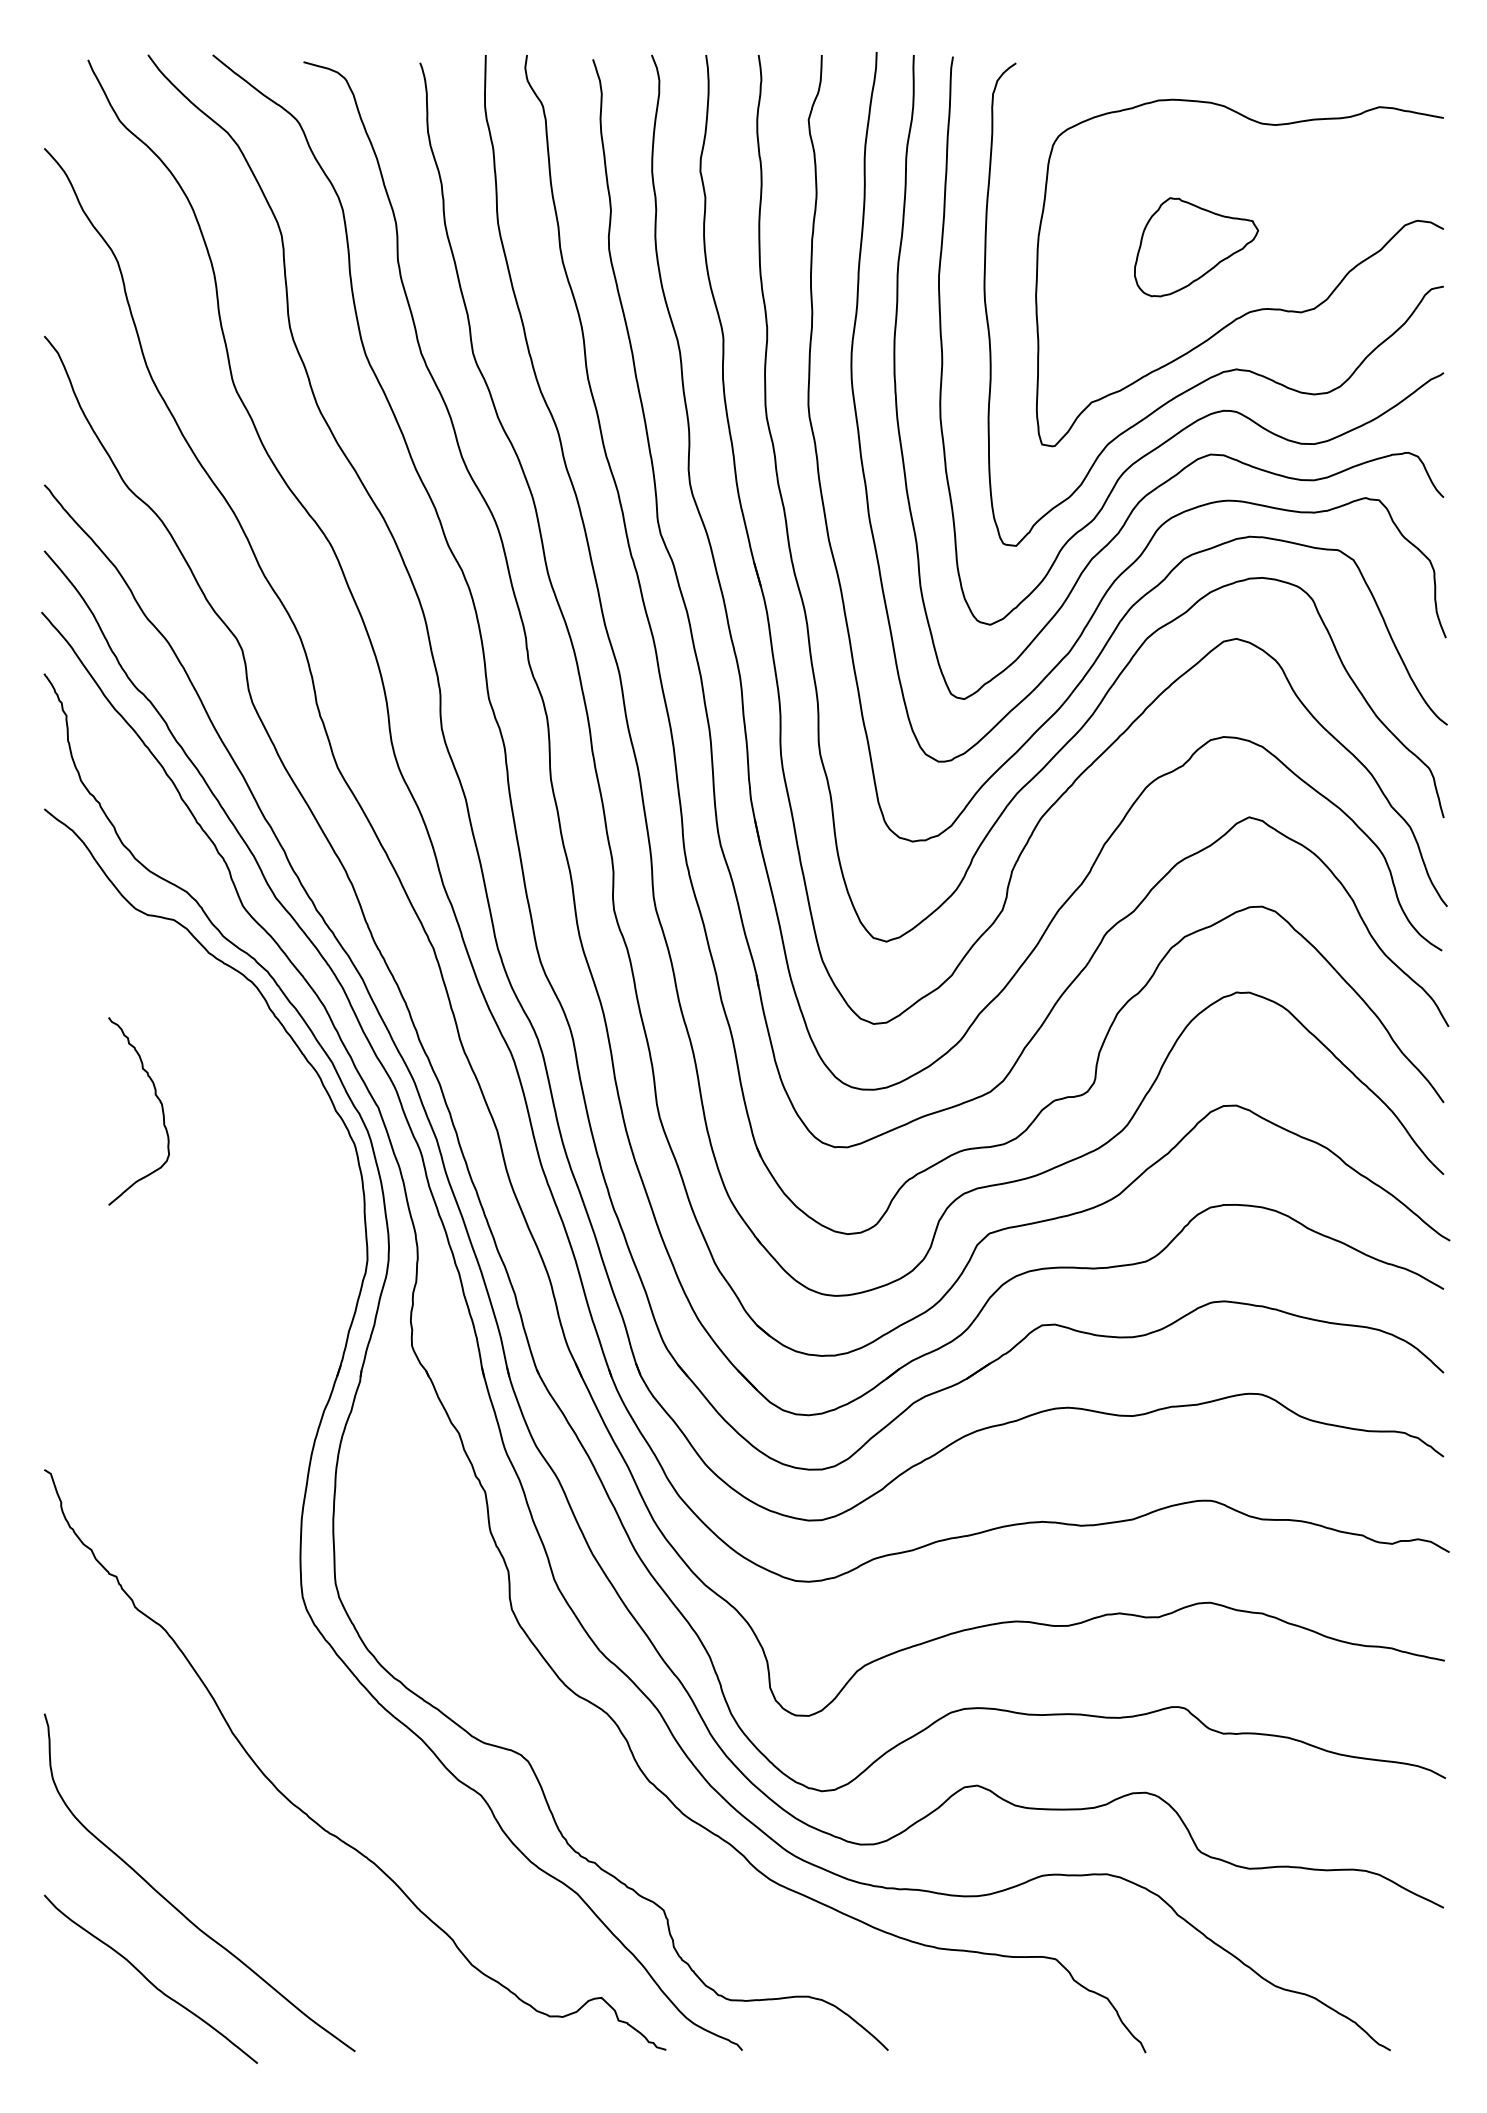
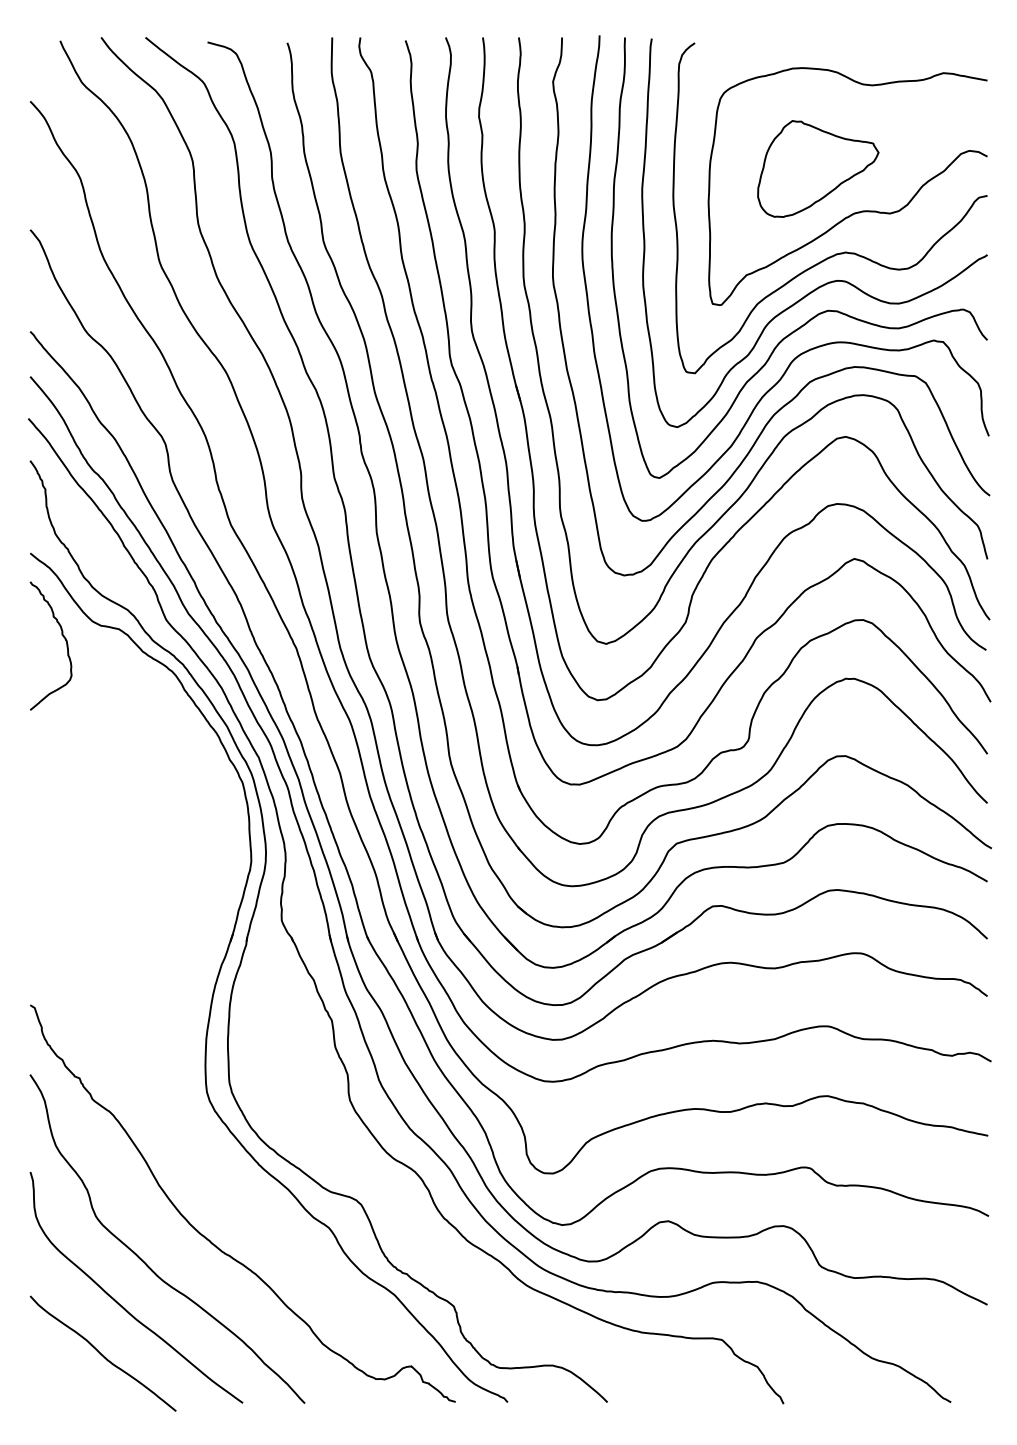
part: (1196, 246) -> (818, 168), size x1.43
curve: (154, 1095) -> (61, 635), moved
curve: (211, 1844) -> (144, 1261), added

